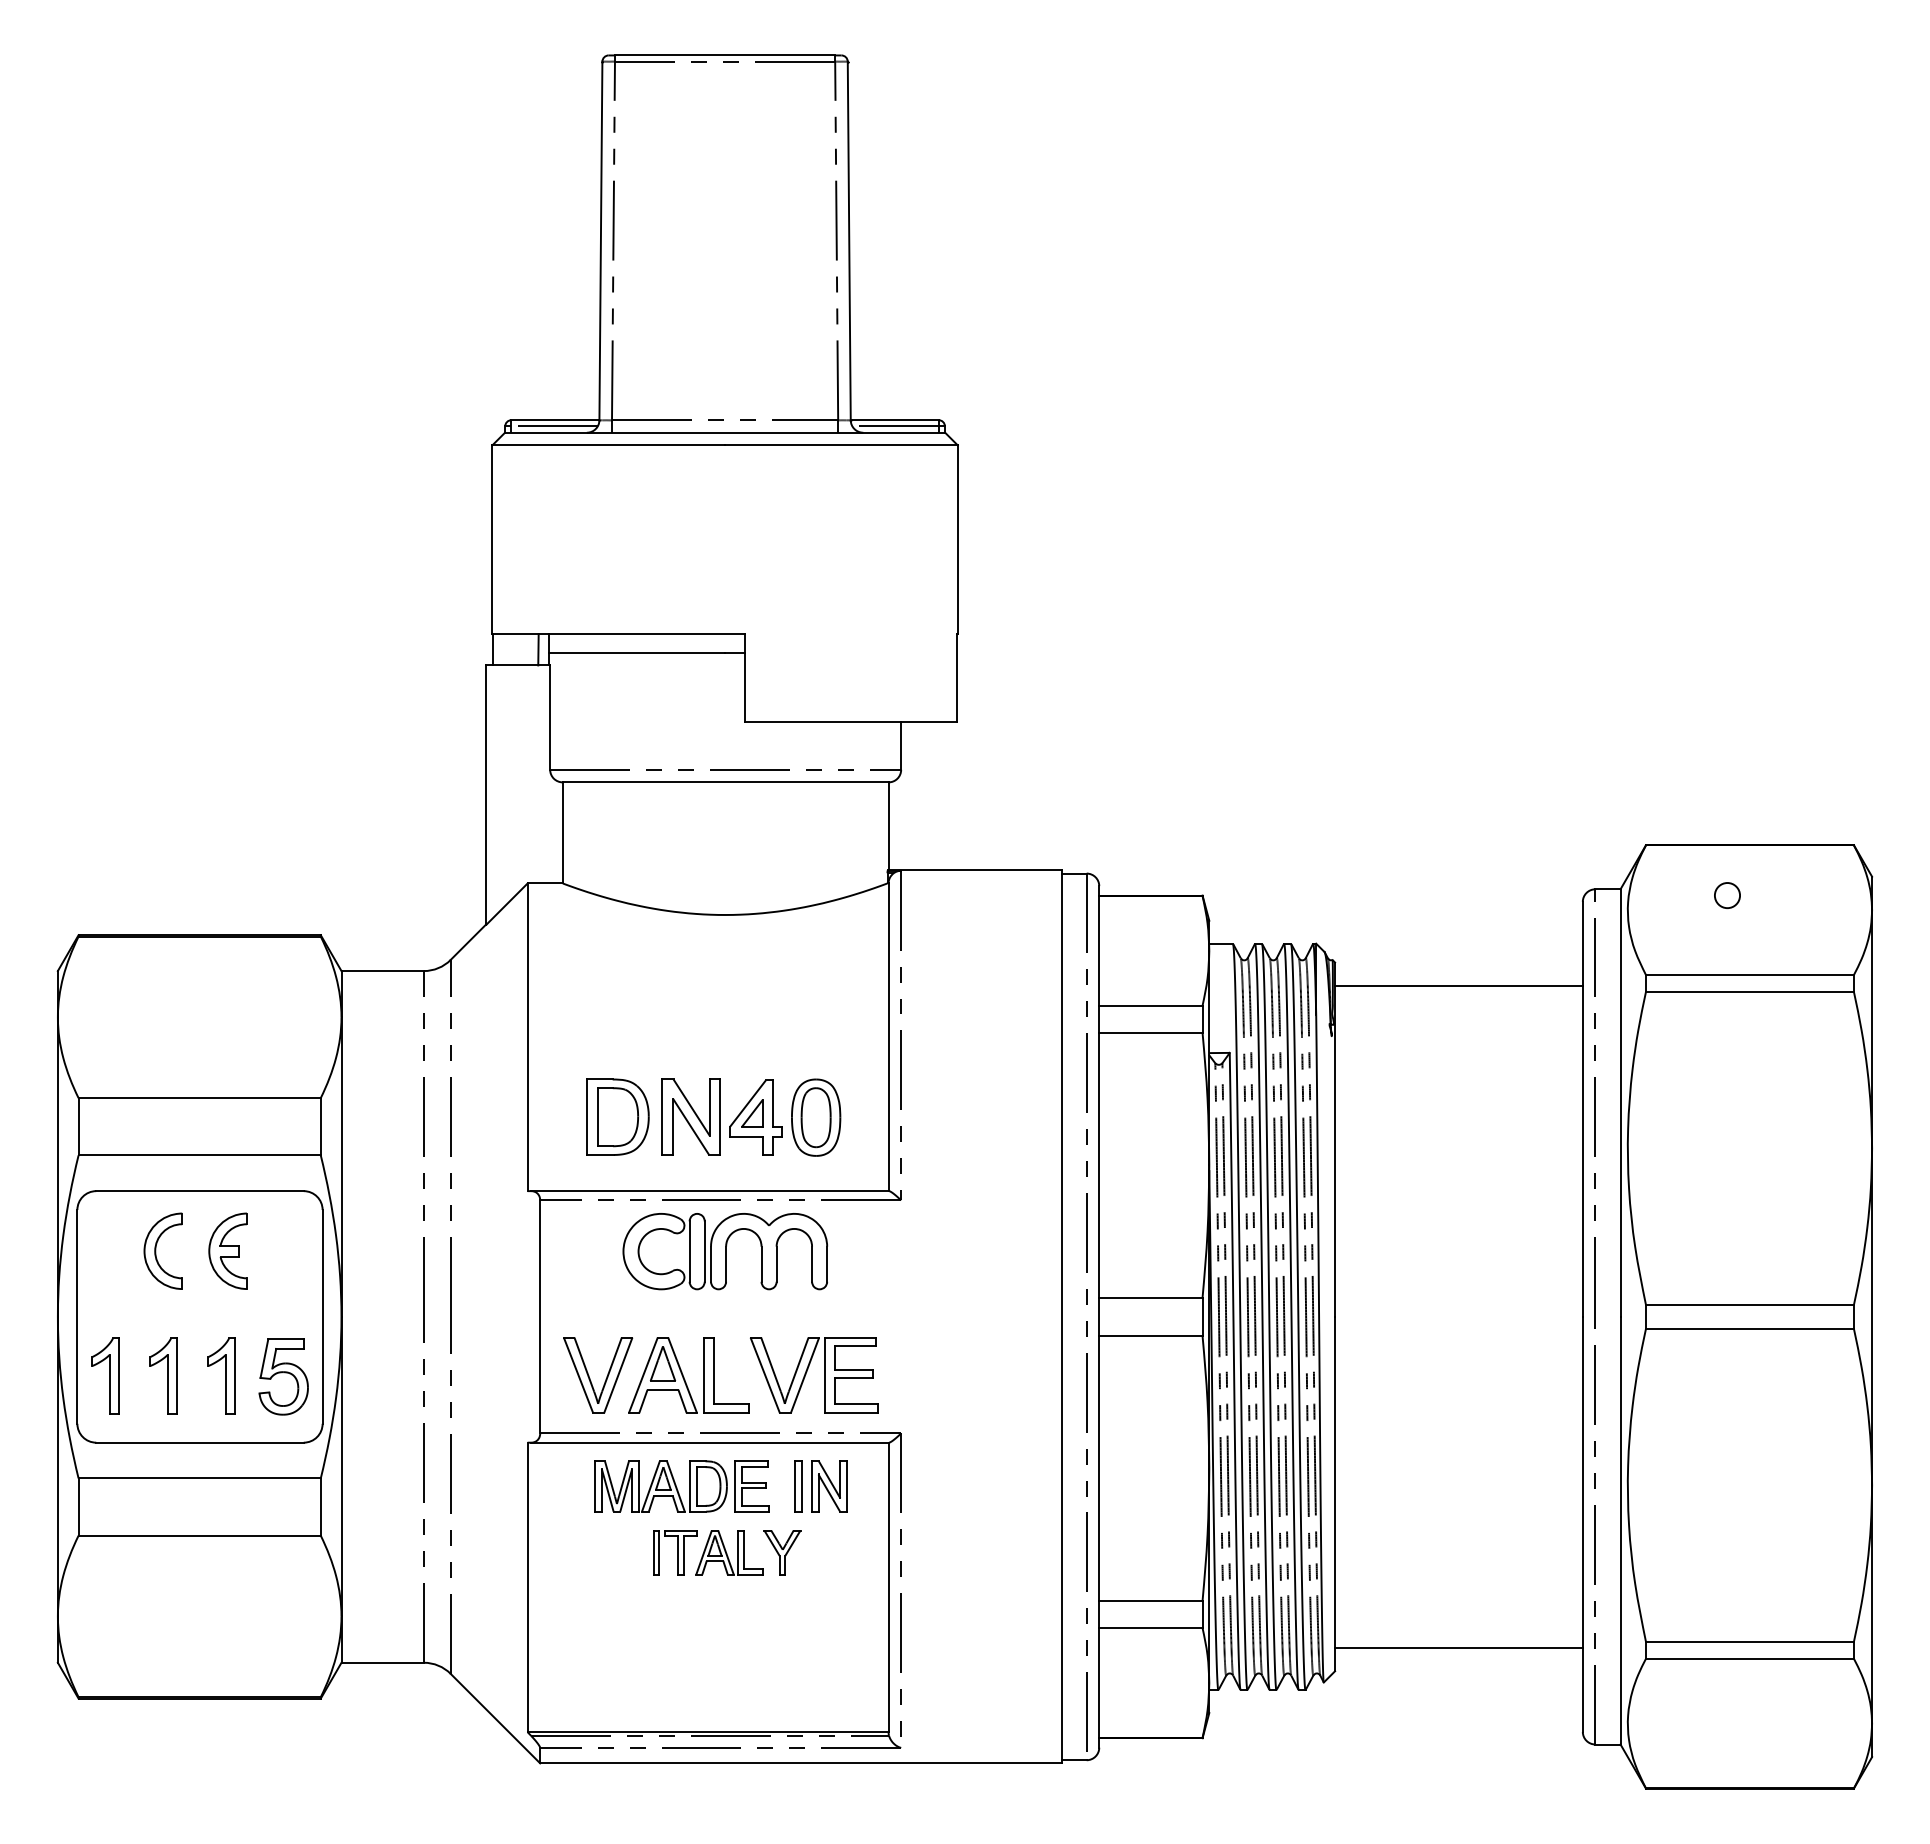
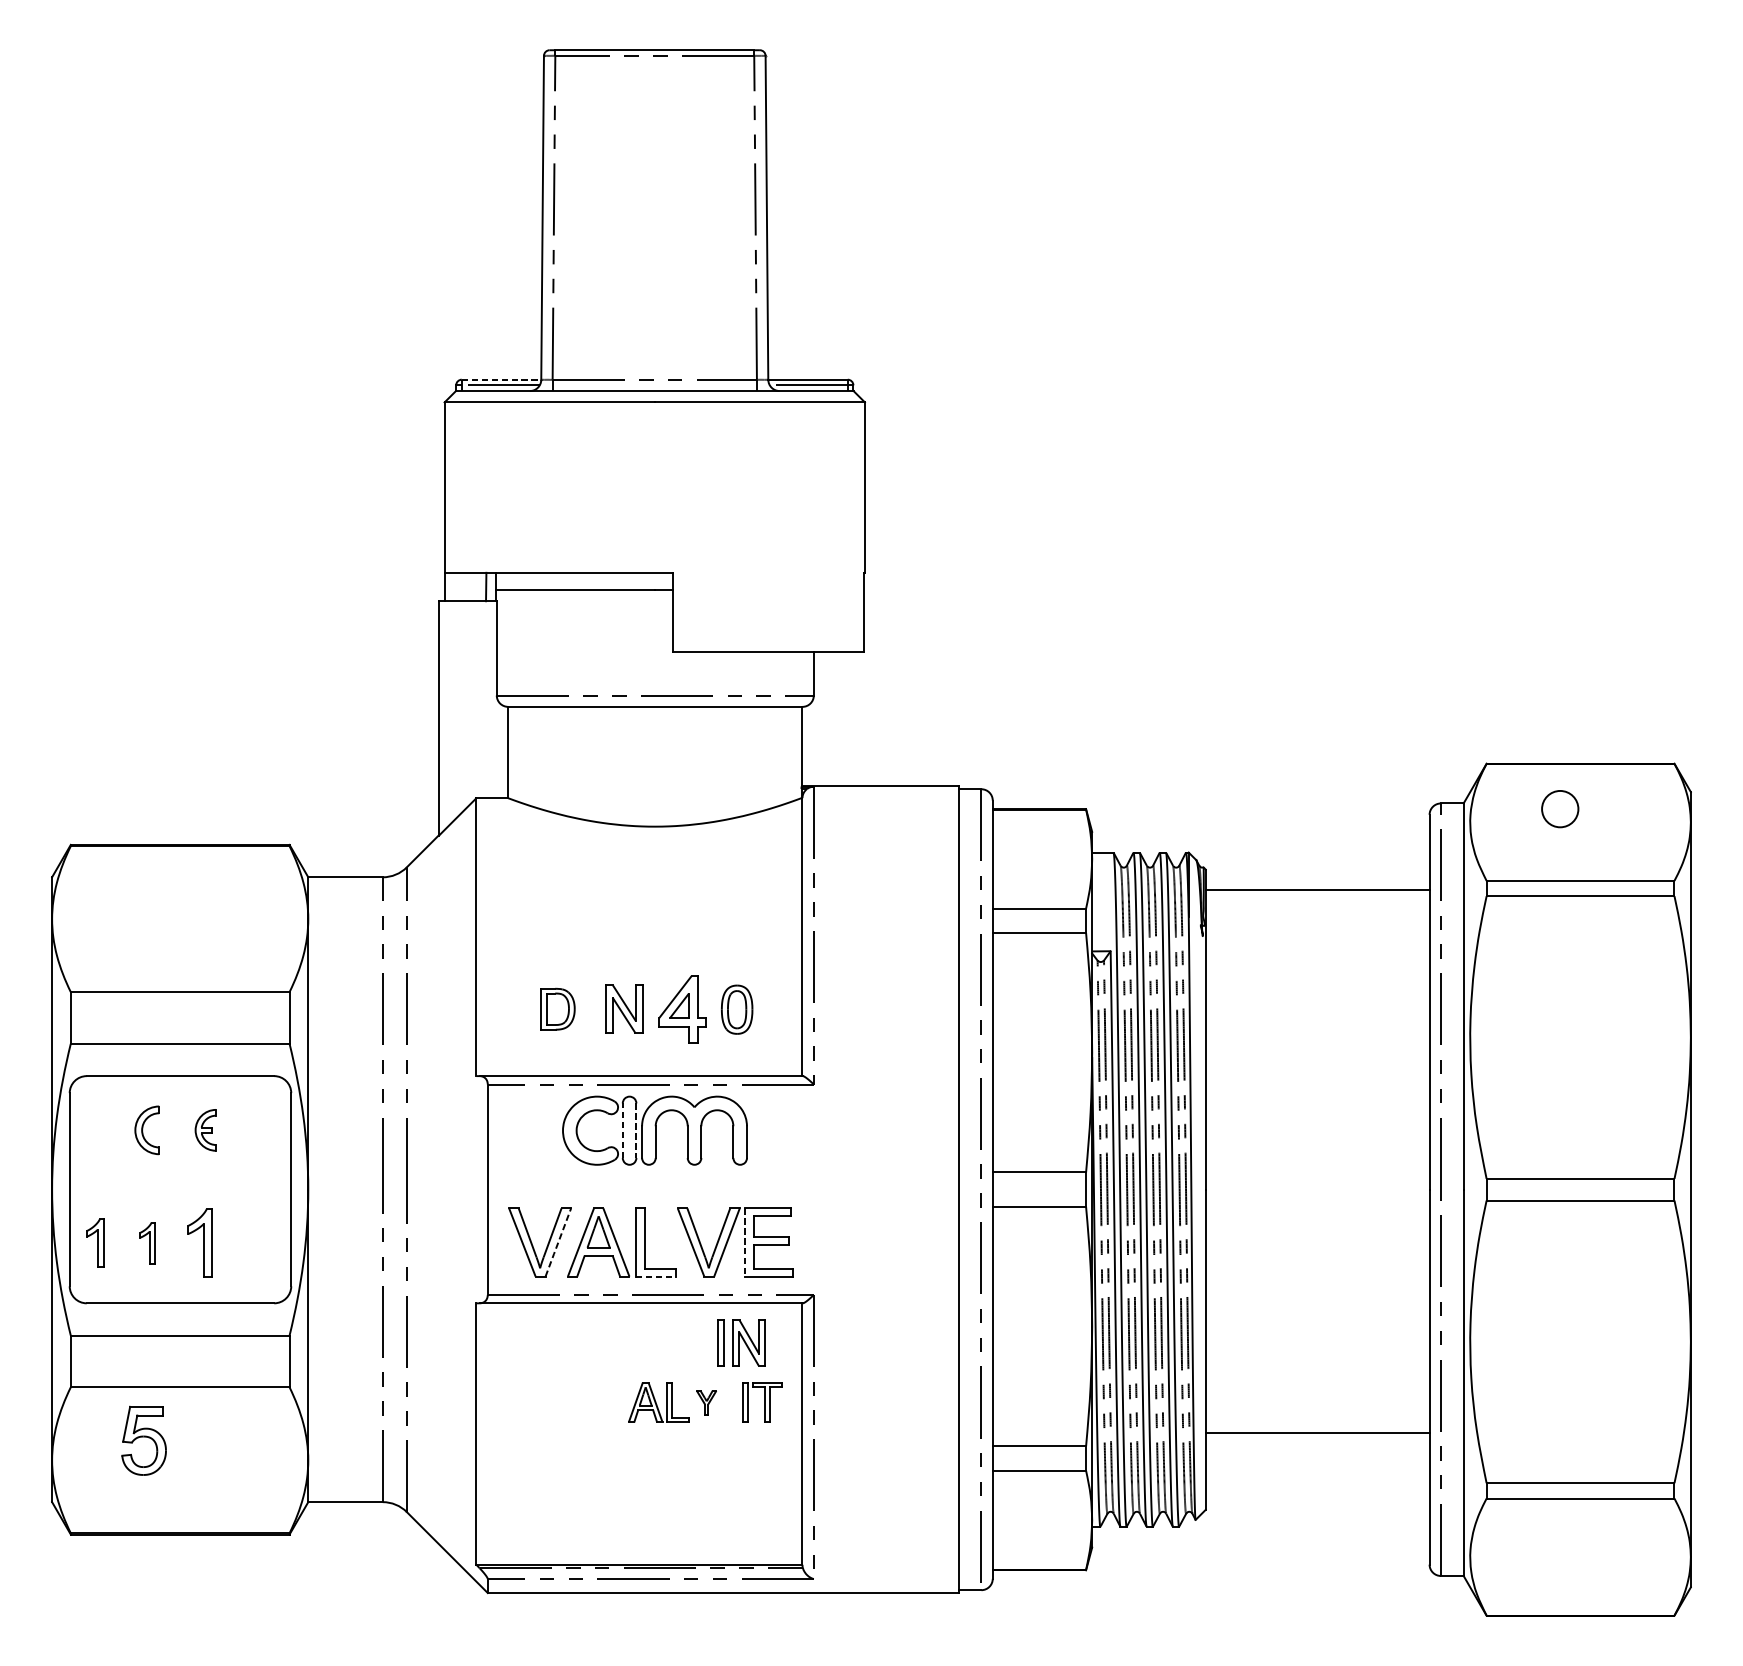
line: (555, 420) -> (501, 379), solid -> dashed
circle: (1727, 895) -> (1560, 809), size x1.6
part: (617, 1116) -> (557, 1008), size x0.6
part: (690, 1116) -> (623, 1008), size x0.7
part: (816, 1117) -> (737, 1009), size x0.7
part: (162, 1250) -> (146, 1129), size x0.7
part: (227, 1250) -> (205, 1129), size x0.6
line: (689, 1251) -> (622, 1130), solid -> dashed
line: (704, 1252) -> (636, 1131), solid -> dashed
part: (105, 1375) -> (95, 1242), size x0.7
part: (163, 1375) -> (147, 1242), size x0.6
line: (618, 1375) -> (558, 1242), solid -> dashed
line: (825, 1375) -> (745, 1242), solid -> dashed
part: (283, 1376) -> (143, 1440), moved
line: (726, 1413) -> (656, 1276), solid -> dashed
part: (681, 1486) -> (615, 1342), removed
part: (675, 1552) -> (762, 1402), moved
part: (782, 1552) -> (706, 1402), size x0.6
line: (1458, 1648) -> (1317, 1433), moved

